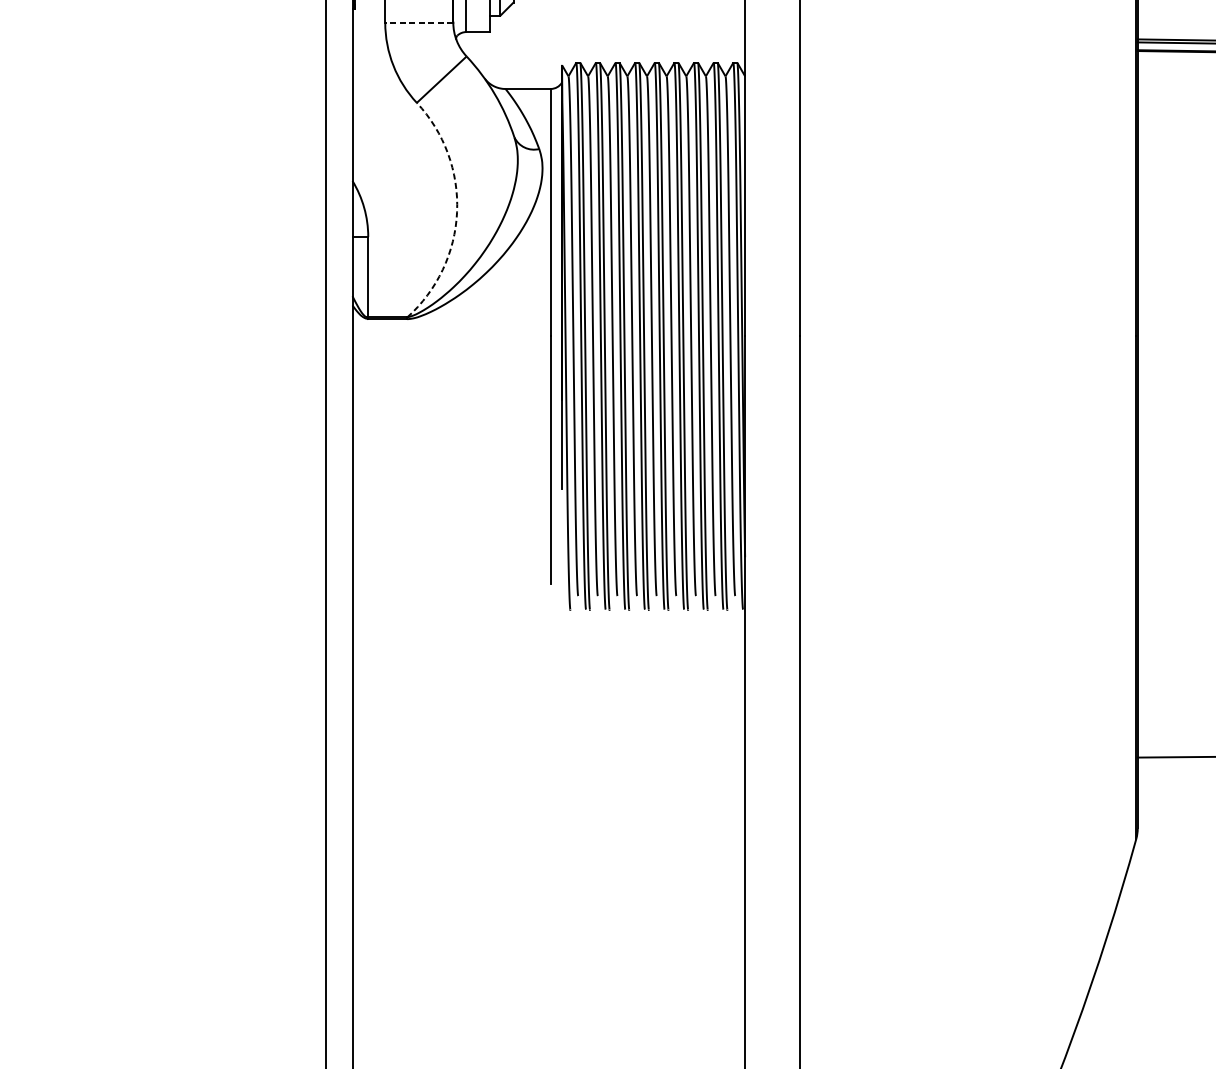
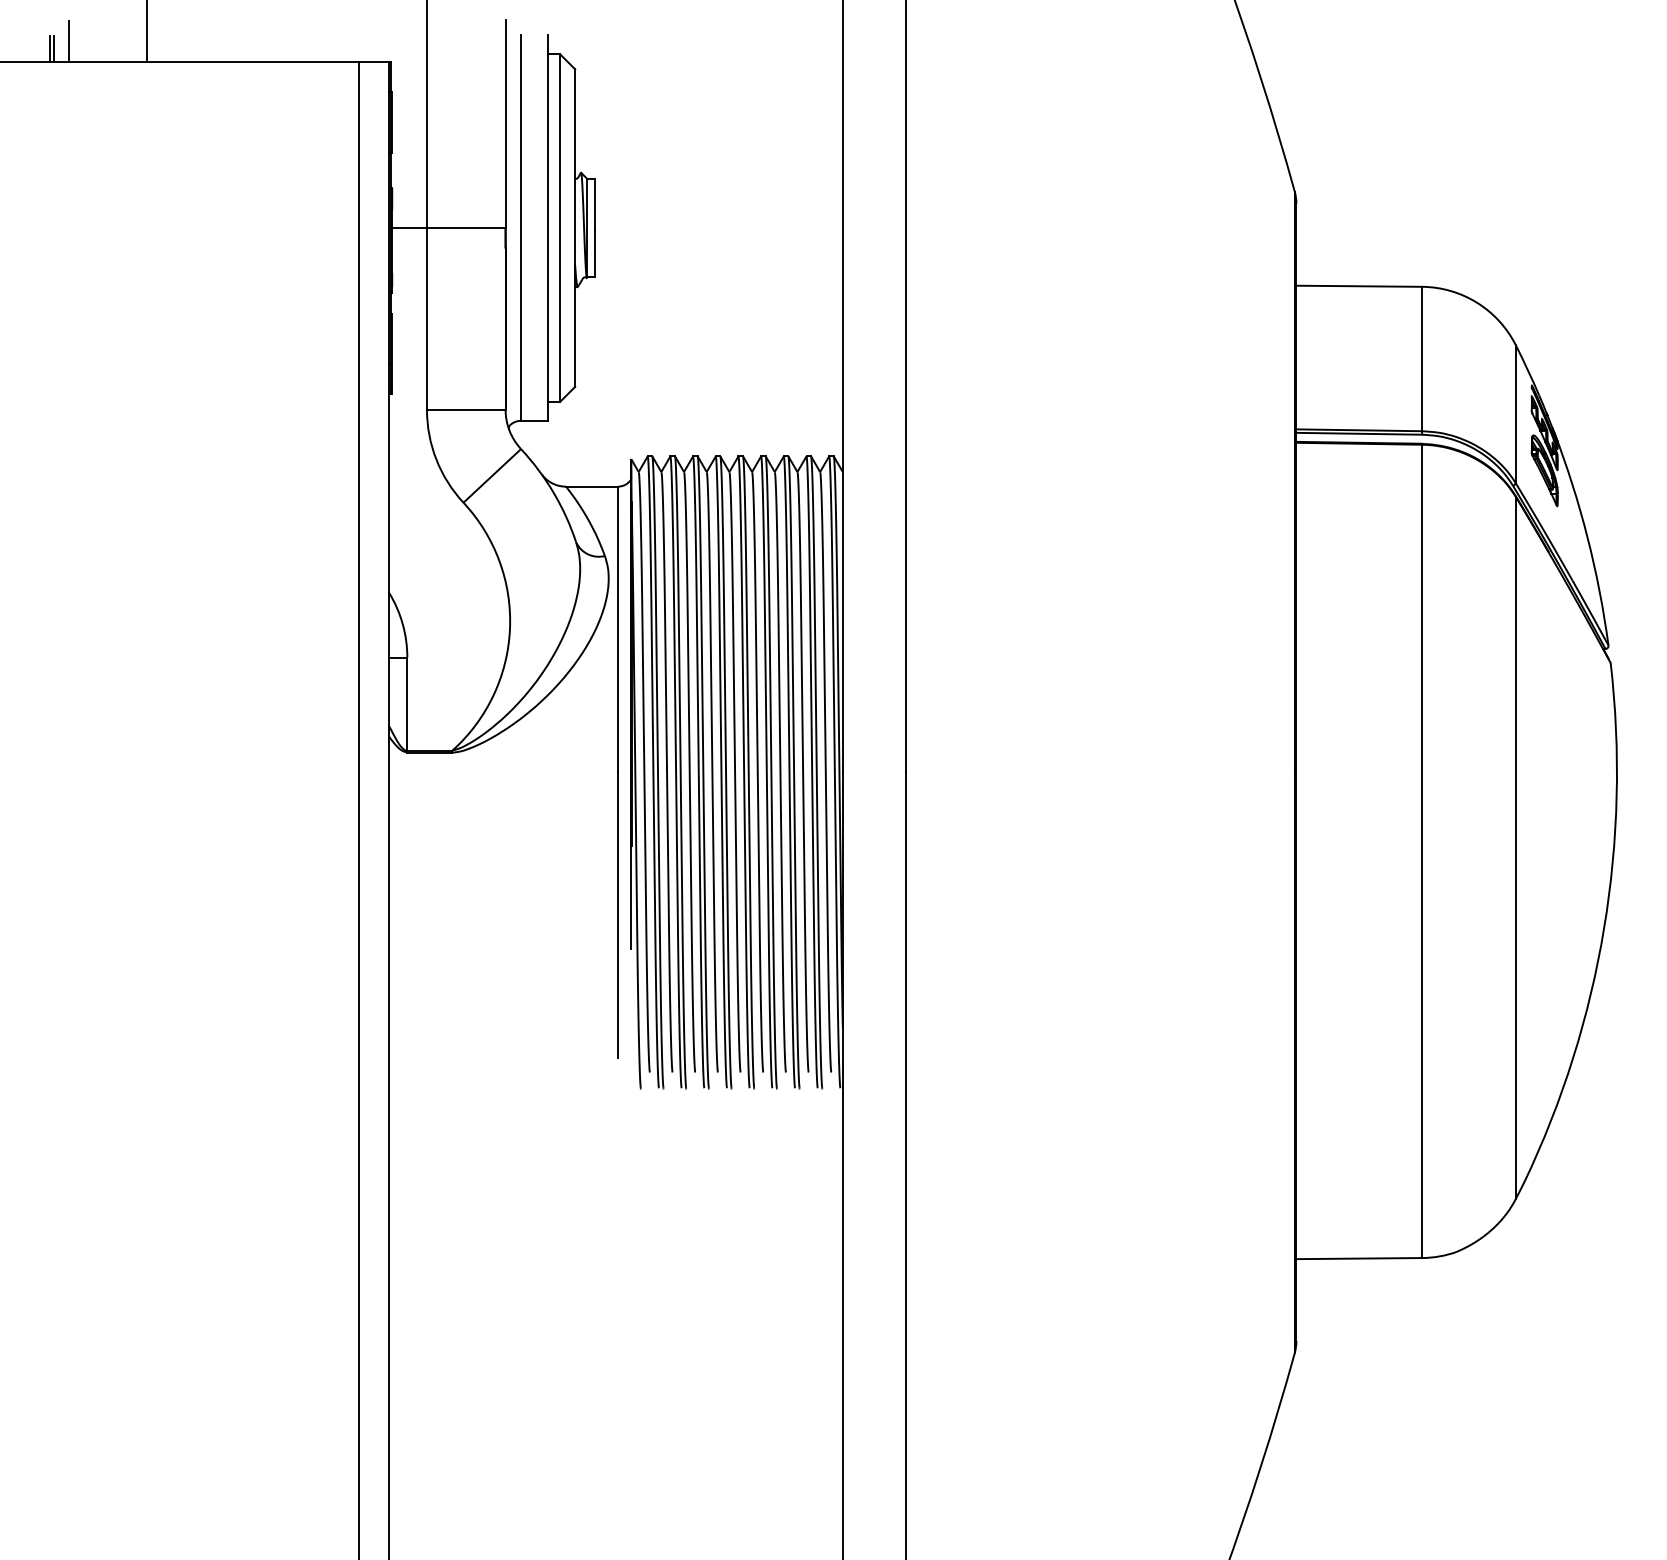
line: (418, 22) -> (465, 409), dashed -> solid
arc: (456, 211) -> (509, 628), dashed -> solid

